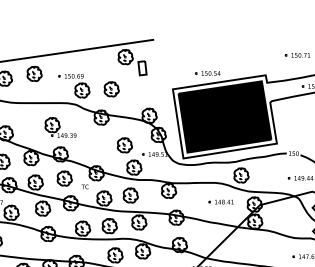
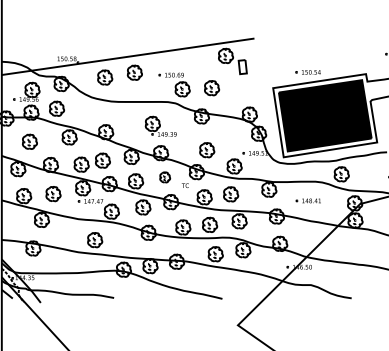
part: (125, 145) -> (207, 150), moved
part: (65, 178) -> (165, 177), size x0.7
part: (220, 201) -> (307, 200), moved

